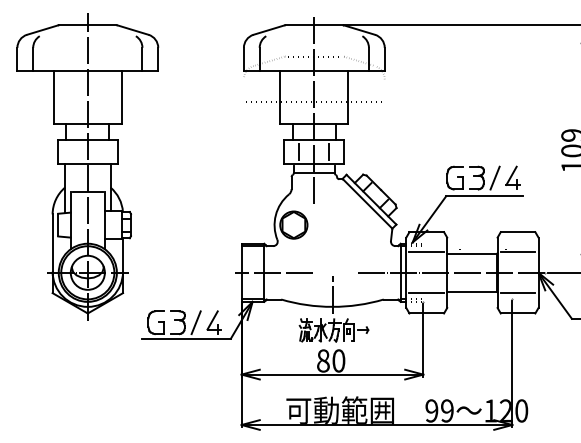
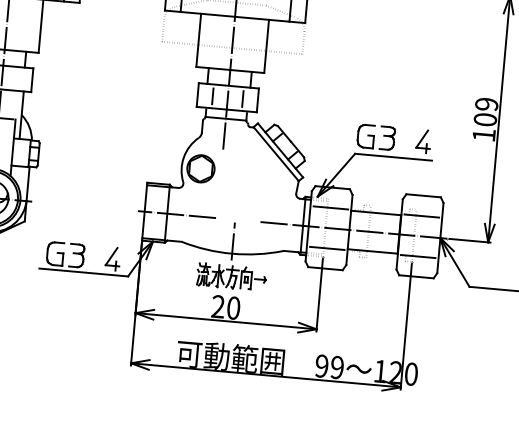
line: (494, 177) -> (405, 139), removed
line: (195, 322) -> (94, 257), removed
text: (323, 360) -> (218, 306), 80 -> 20

